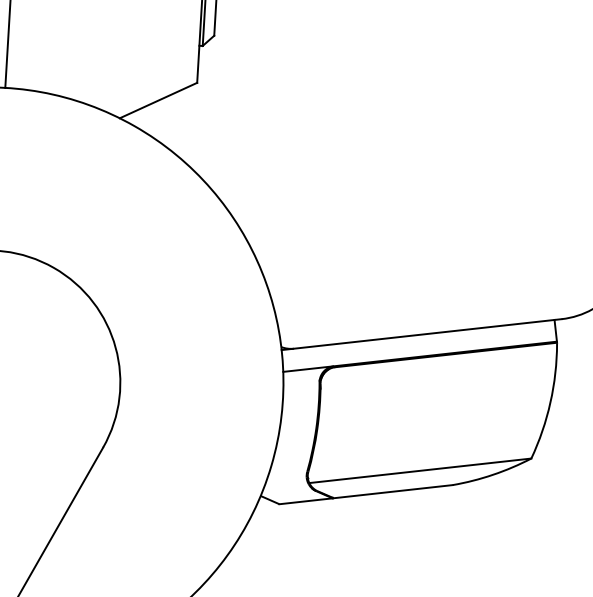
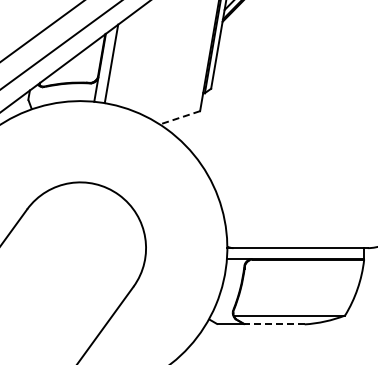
line: (157, 100) -> (179, 117), solid -> dashed
line: (392, 491) -> (274, 324), solid -> dashed

